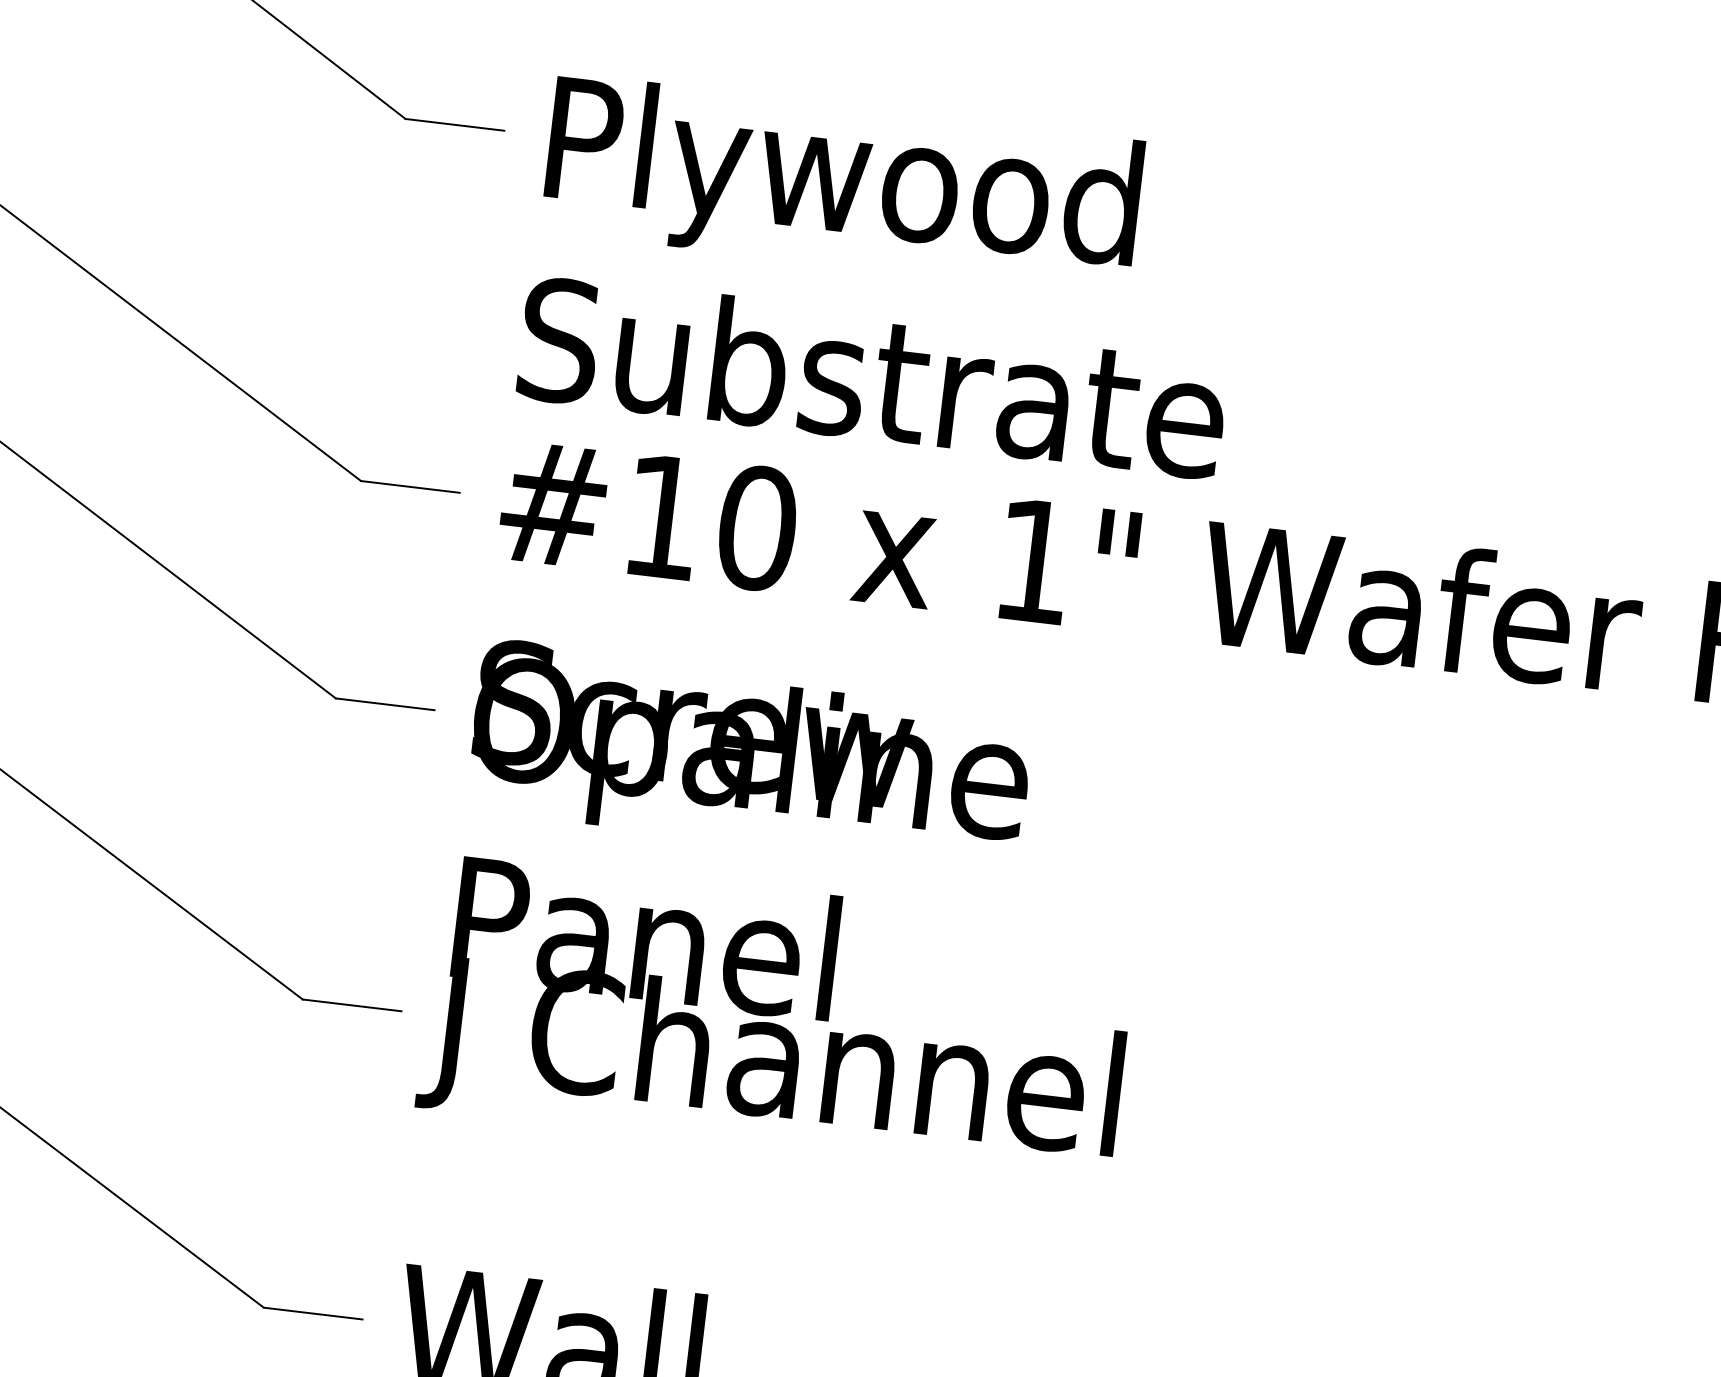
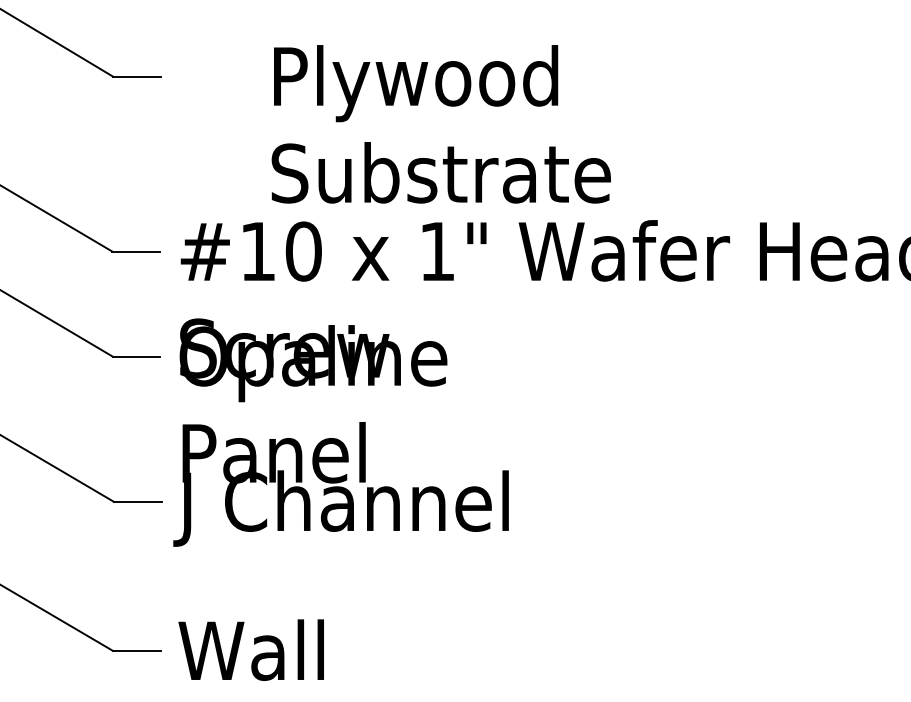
text: (883, 276) -> (440, 124), moved

